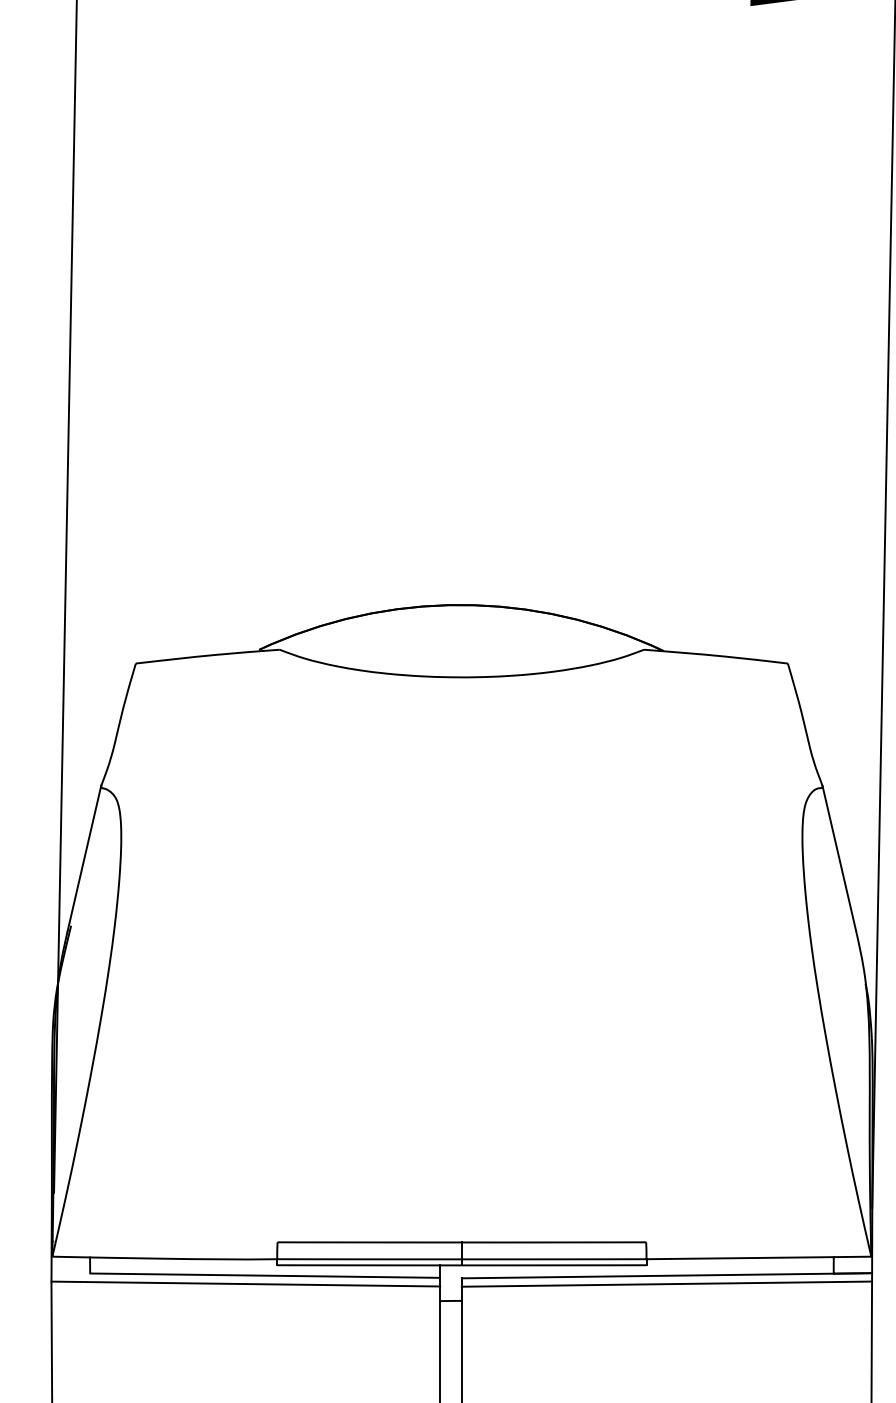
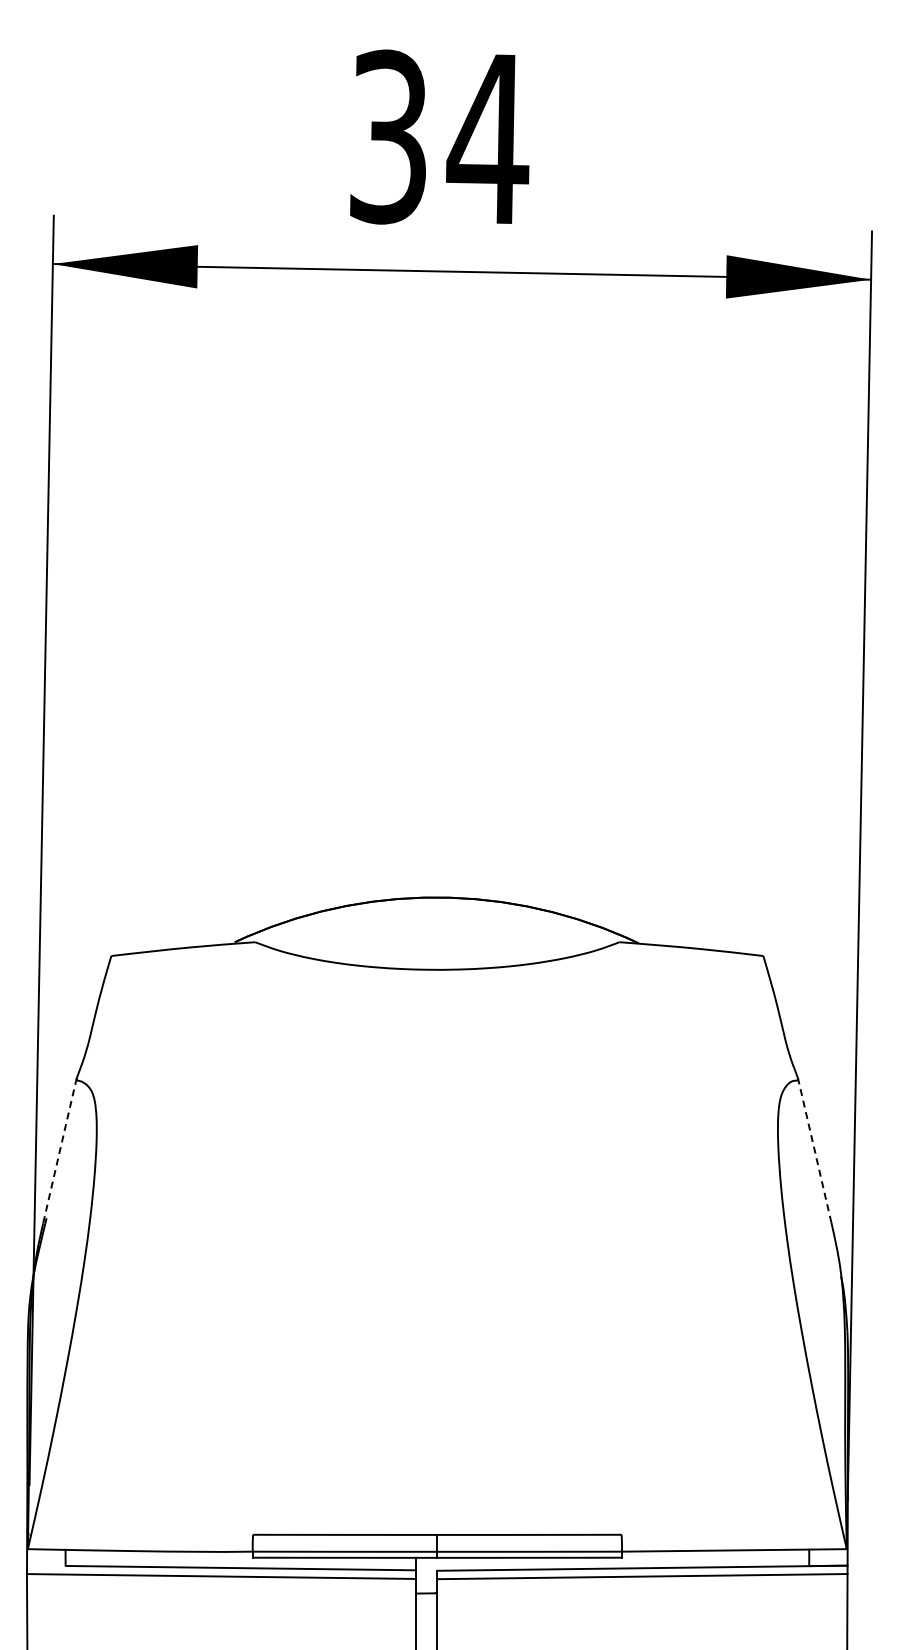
line: (84, 858) -> (59, 1150), solid -> dashed
line: (839, 858) -> (814, 1150), solid -> dashed

